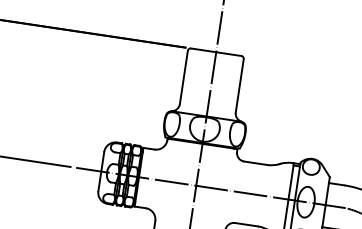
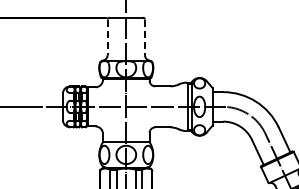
line: (183, 77) -> (107, 37), solid -> dashed
line: (239, 85) -> (144, 37), solid -> dashed

